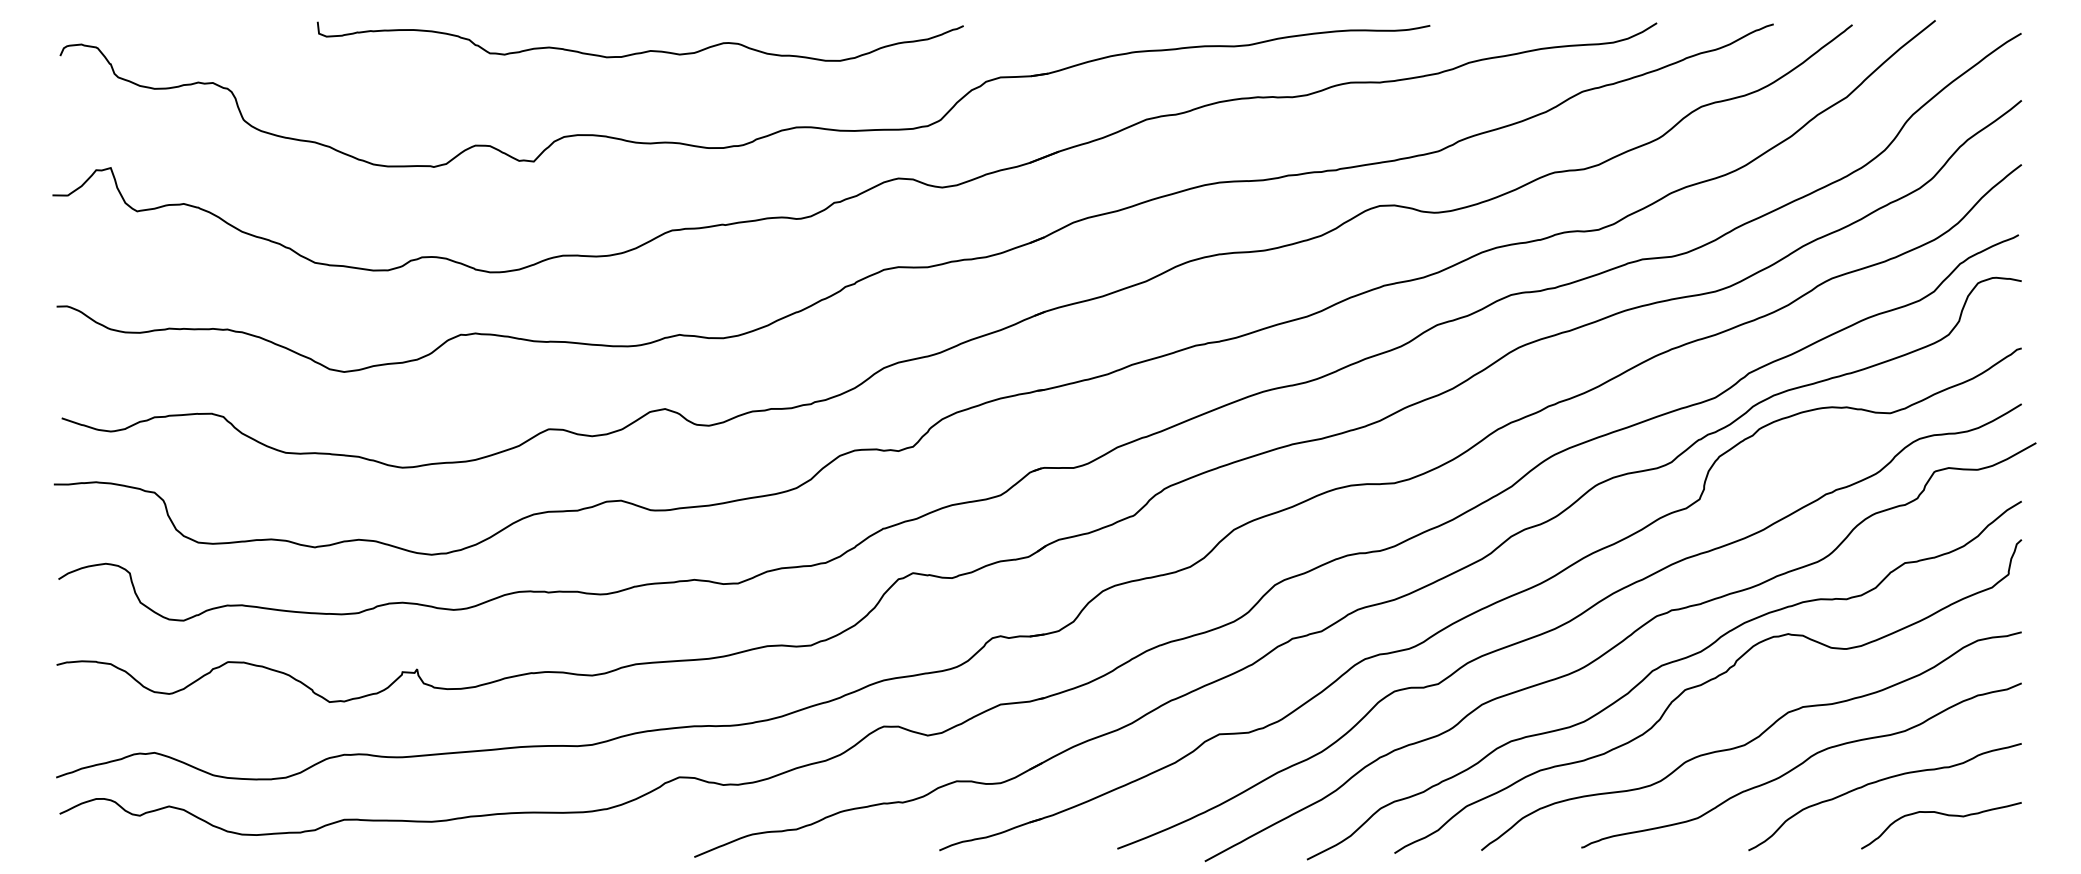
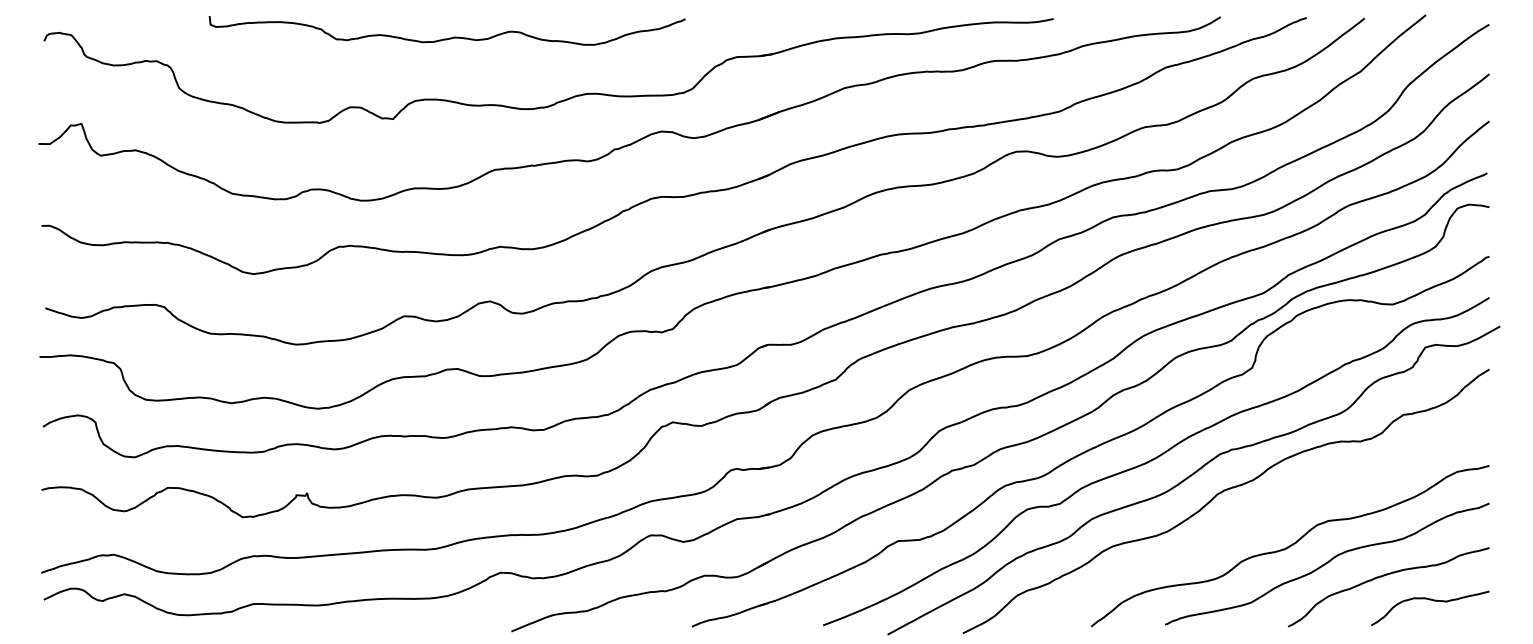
curve: (642, 51) -> (448, 37), moved
curve: (1702, 685) -> (1254, 505), removed

